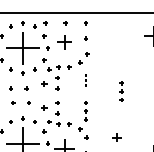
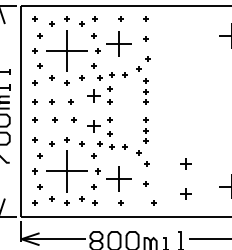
part: (64, 42) -> (118, 43), size x1.43
part: (85, 80) -> (145, 91), size x1.67
part: (44, 83) -> (93, 95), size x1.67
part: (120, 91) -> (190, 105), removed
part: (44, 107) -> (93, 126), size x1.67

